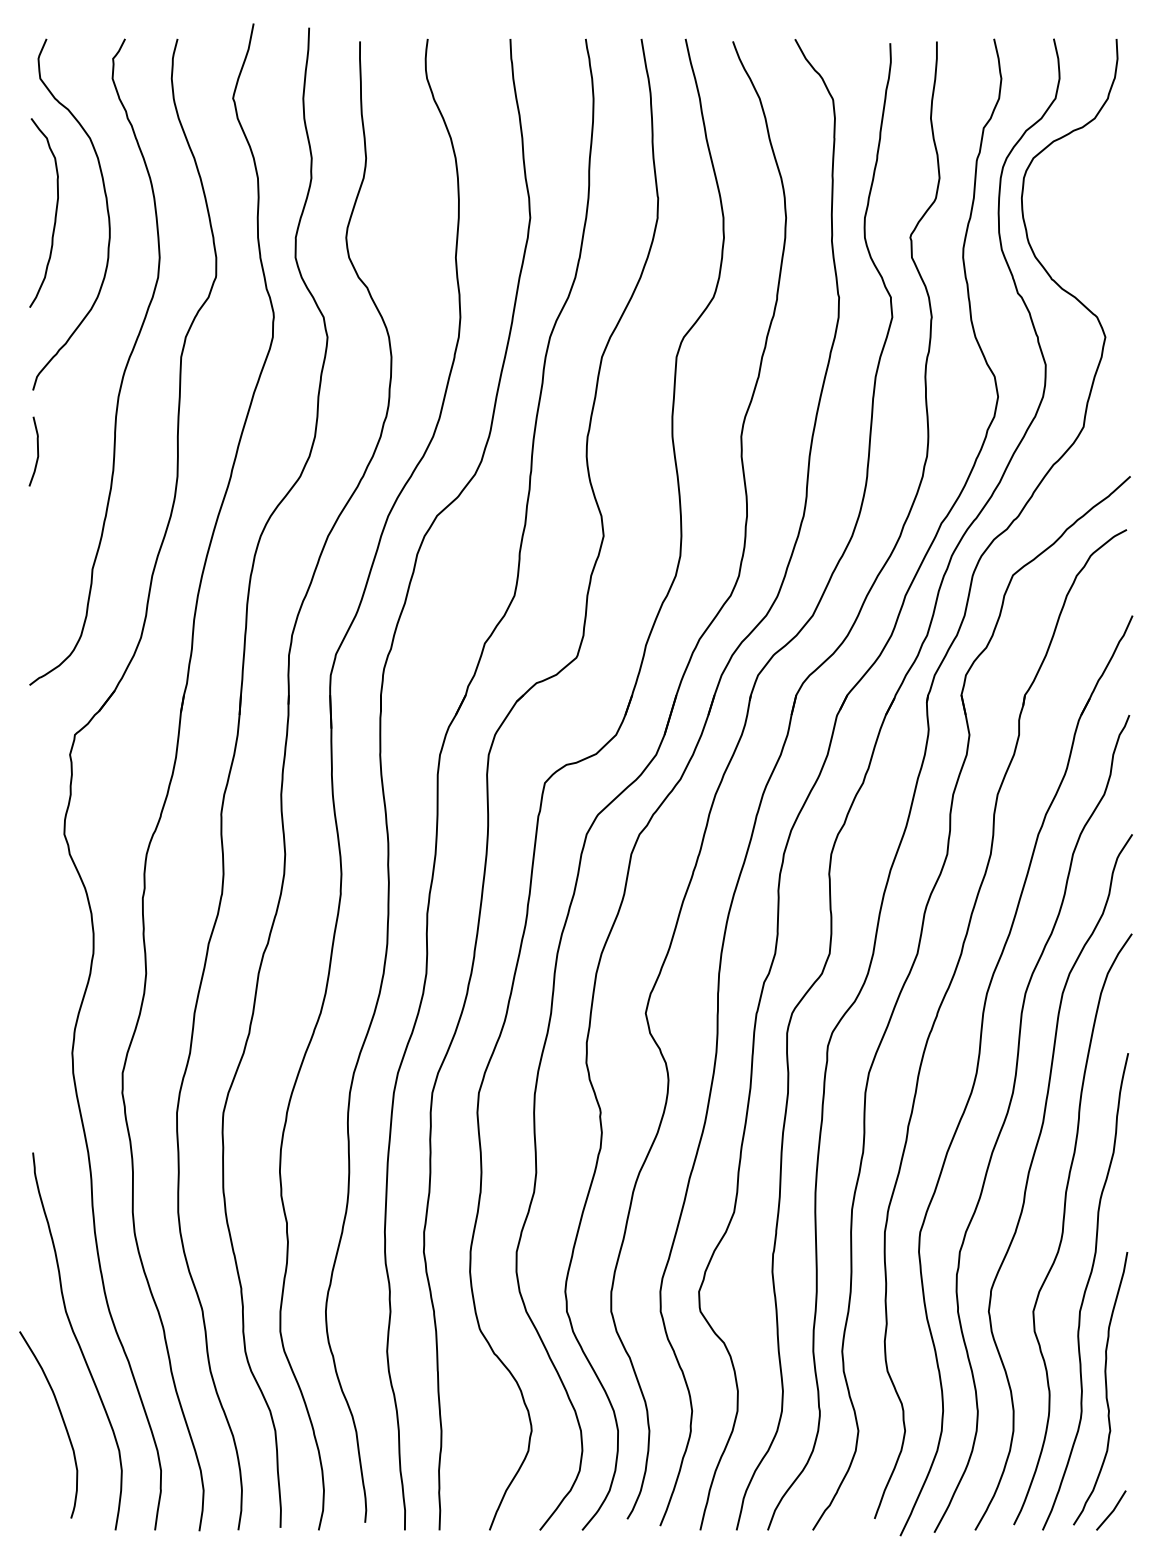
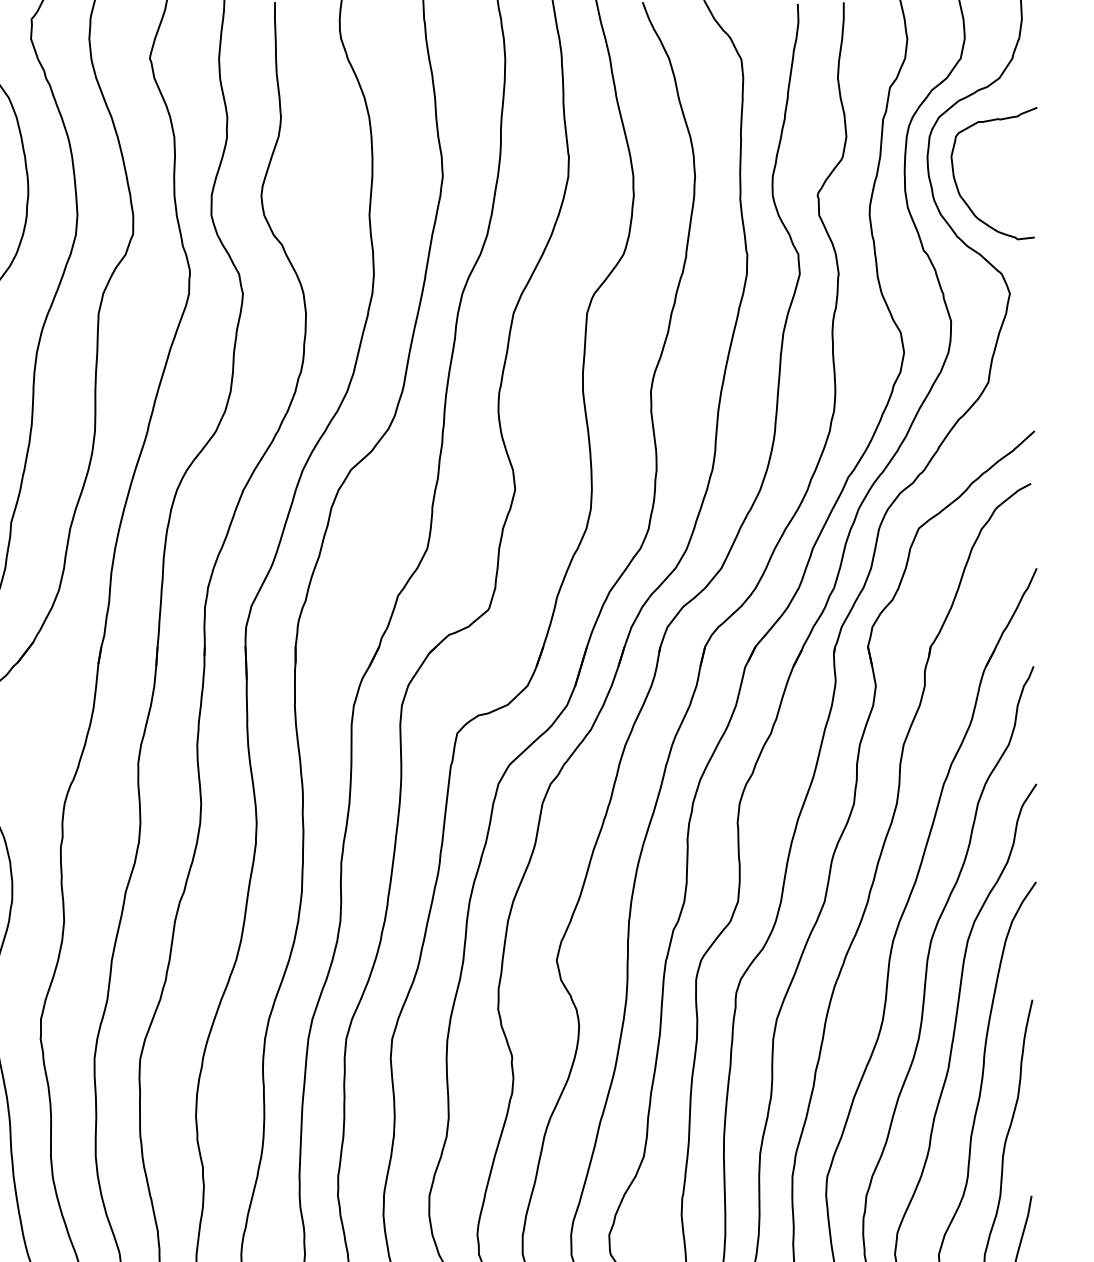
curve: (1052, 227) -> (957, 185), added

